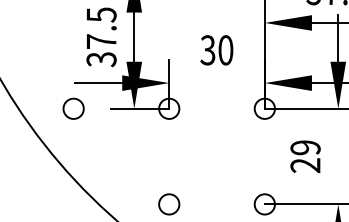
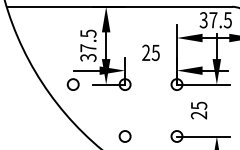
text: (216, 49) -> (150, 52), 30 -> 25
text: (304, 147) -> (198, 105), 29 -> 25

